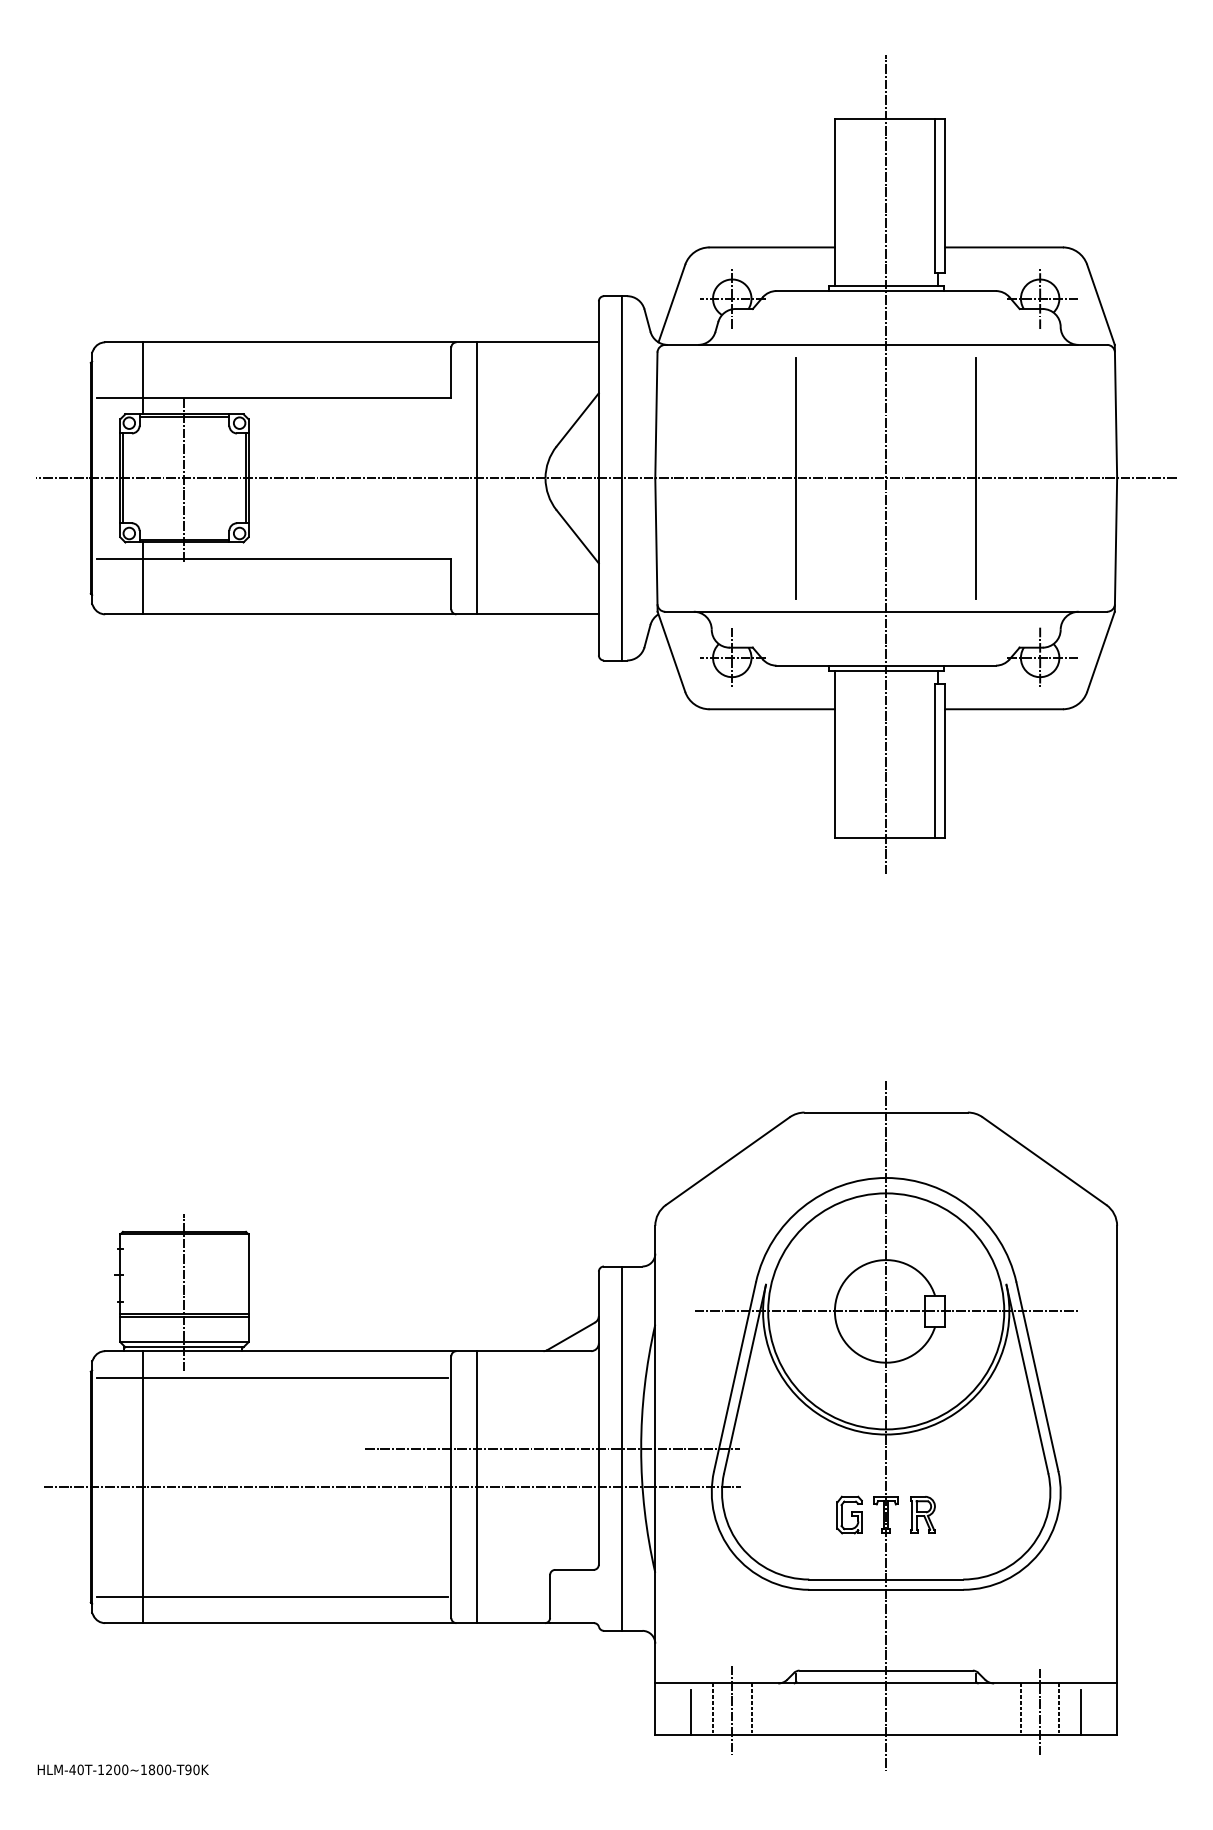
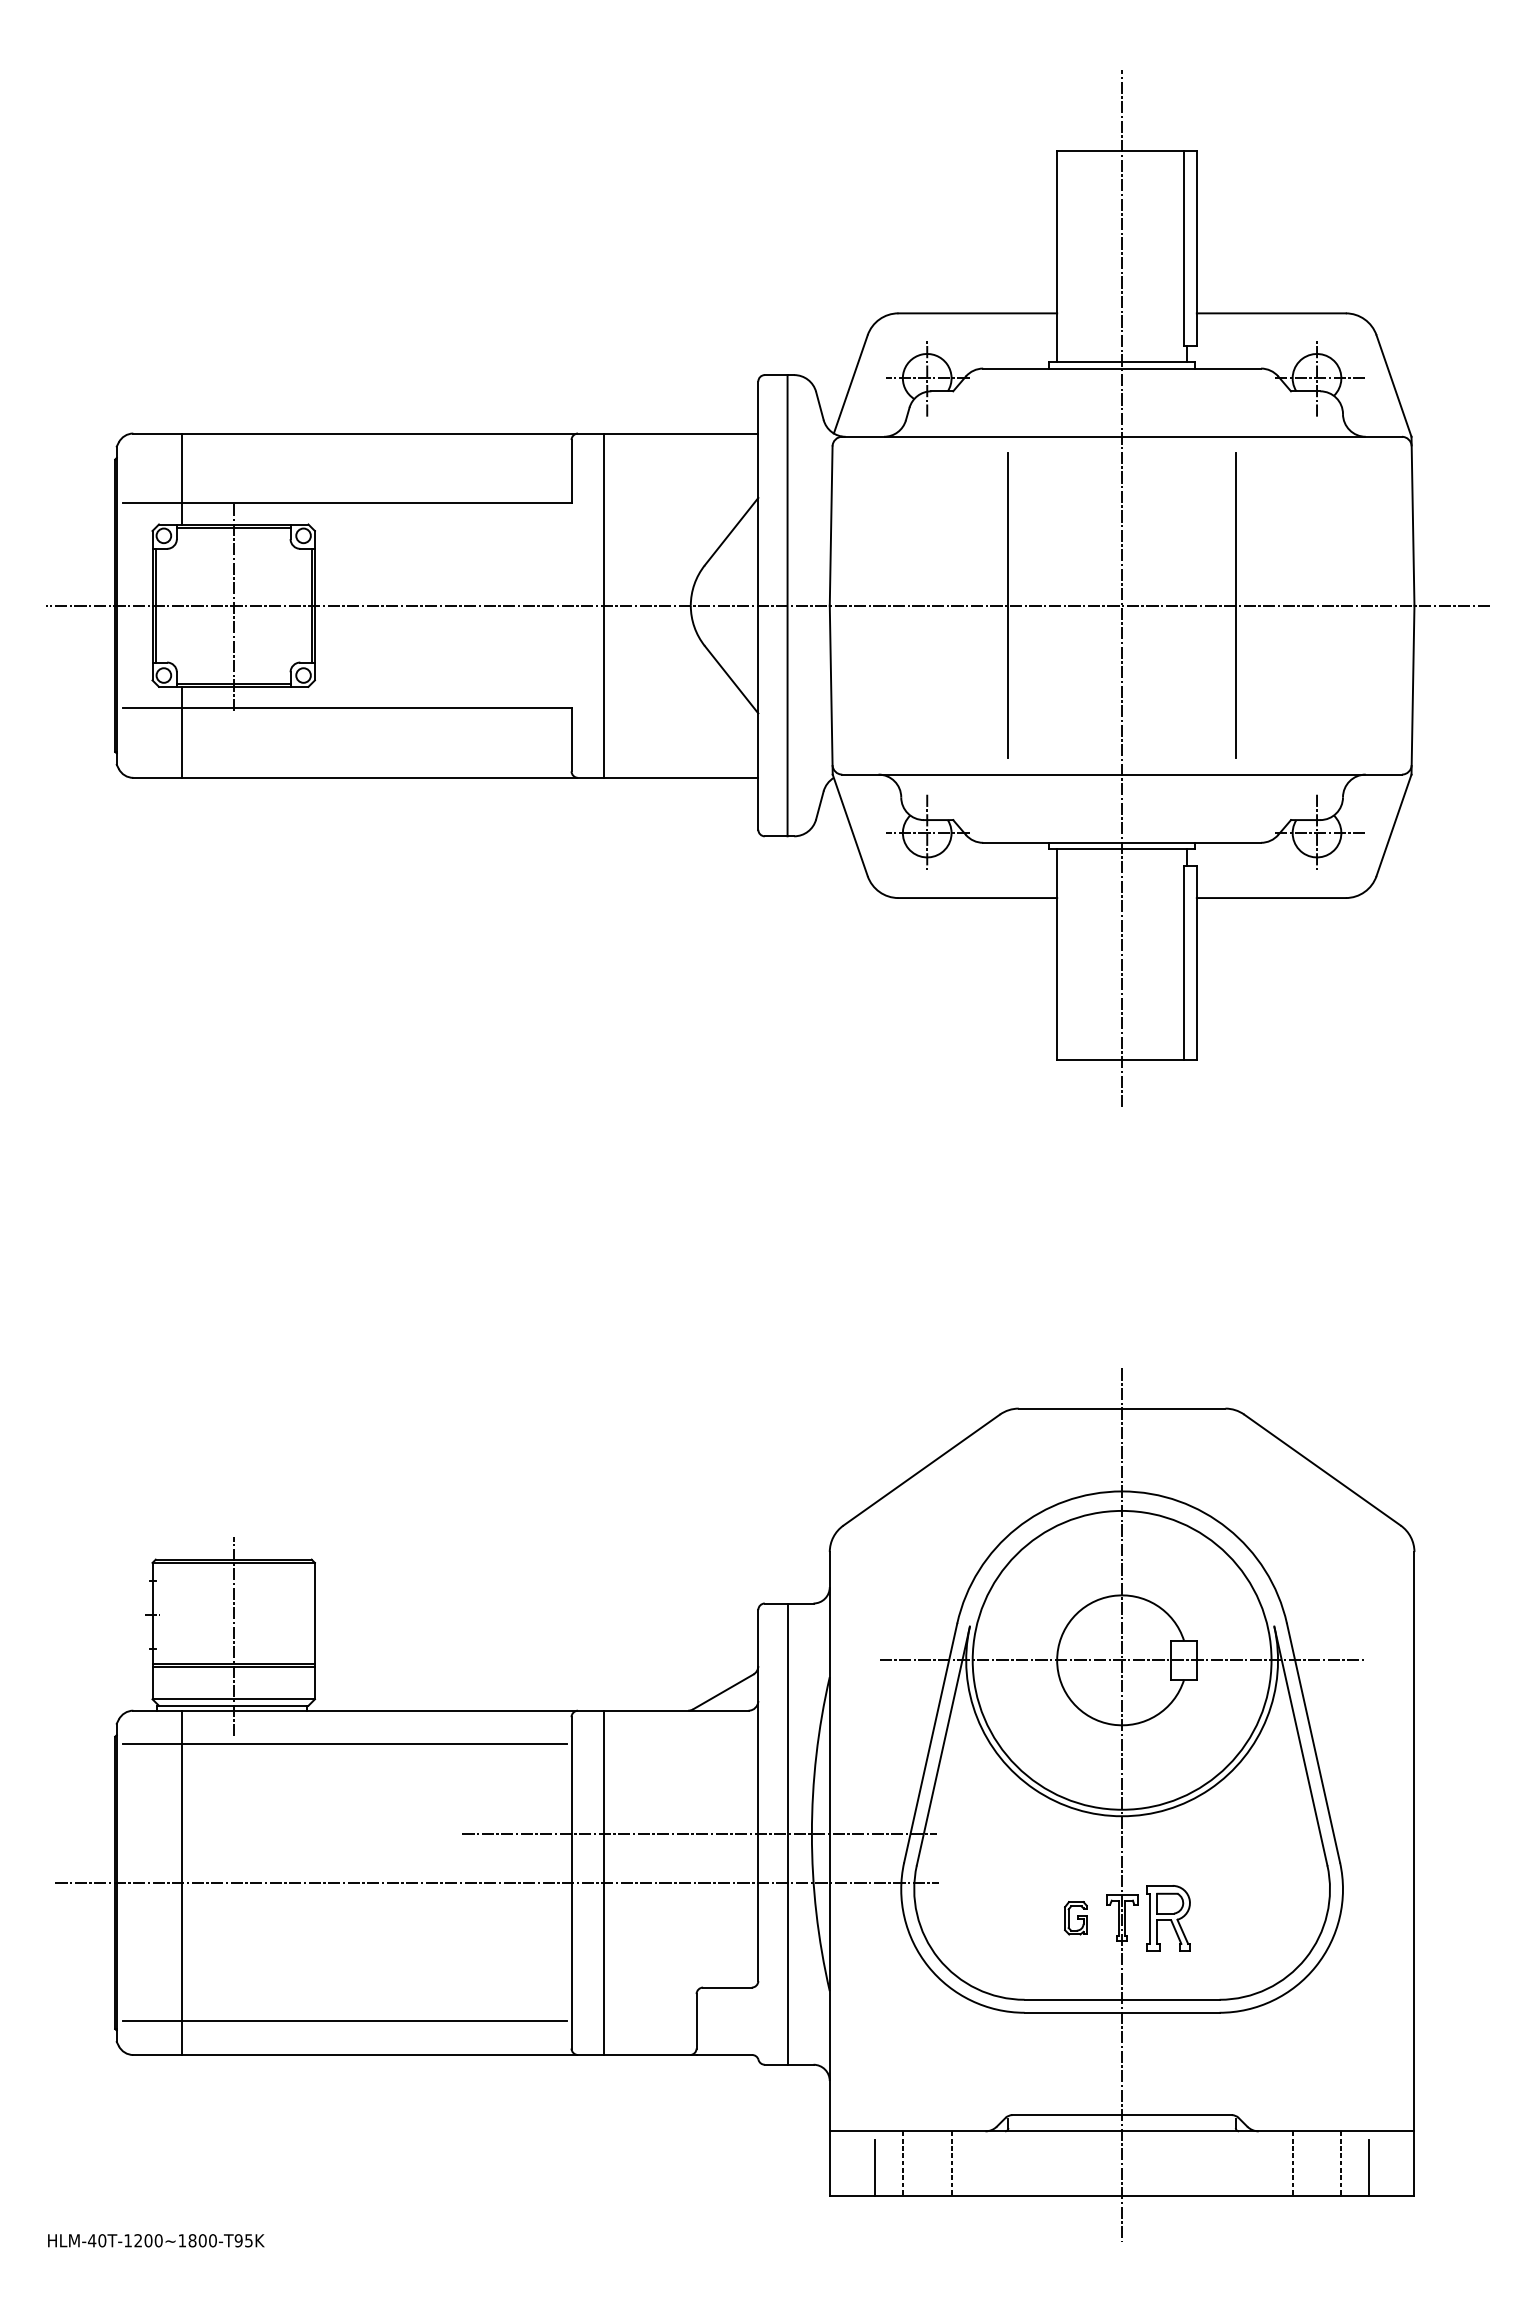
part: (922, 1514) -> (1168, 1917), size x1.4
part: (849, 1515) -> (1075, 1918), size x0.7
line: (732, 1709) -> (927, 2164), removed
line: (1040, 1712) -> (1317, 2167), removed
text: (196, 1769) -> (248, 2240), HLM-40T-1200~1800-T90K -> HLM-40T-1200~1800-T95K

